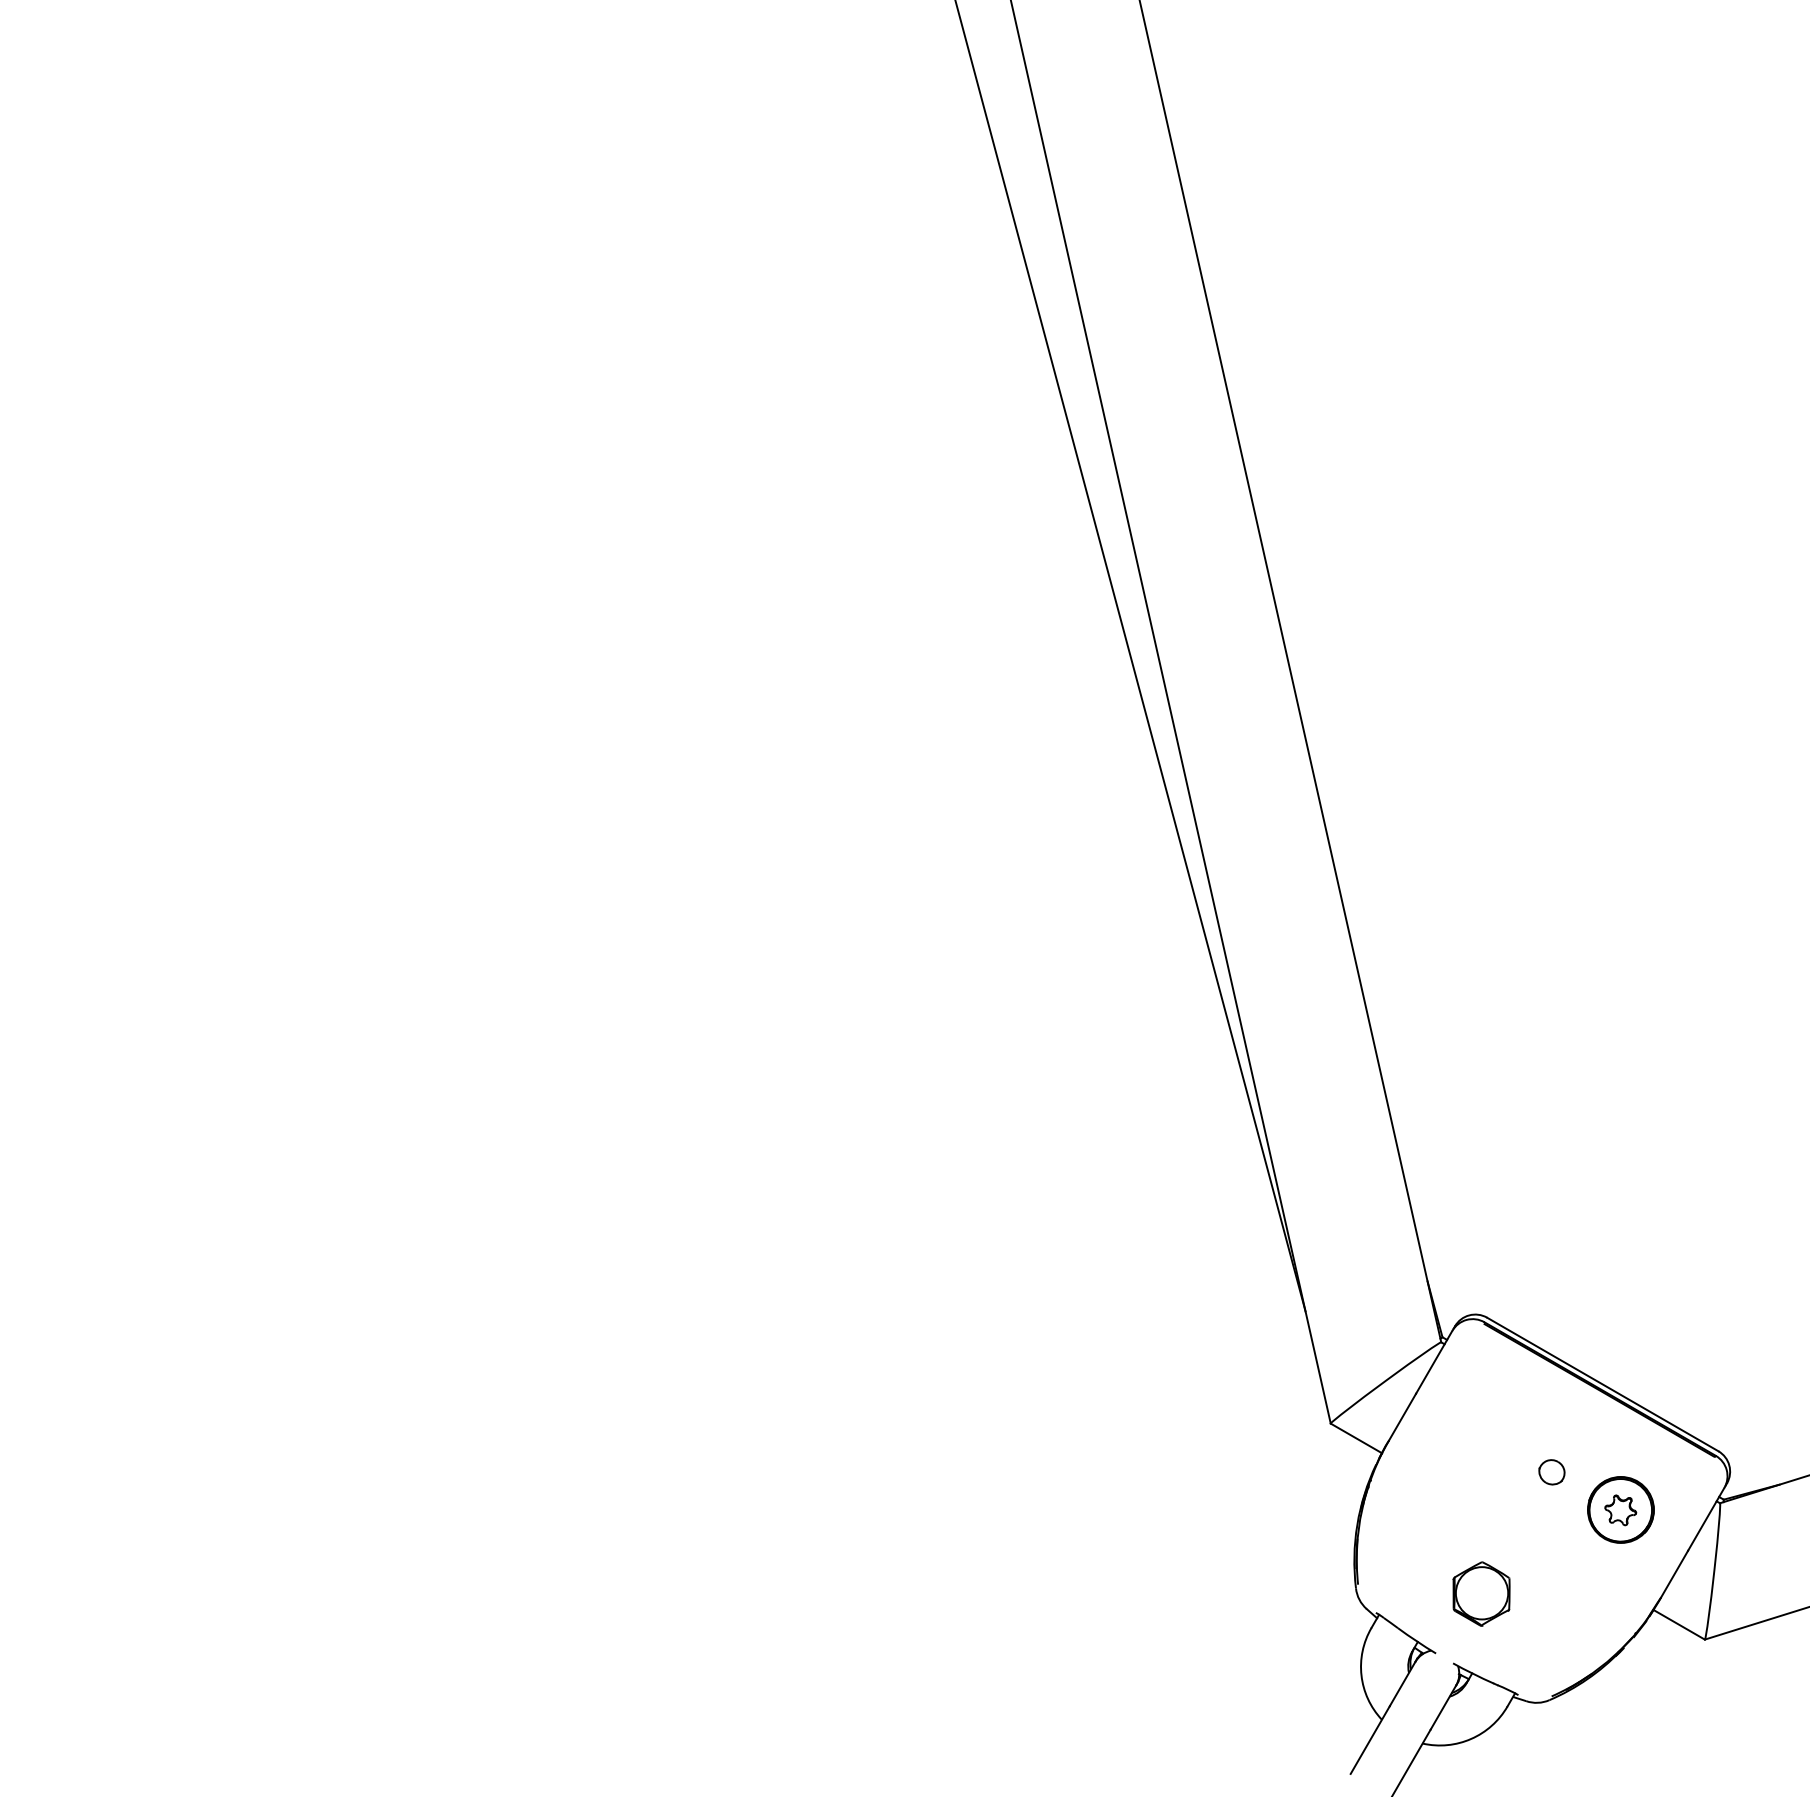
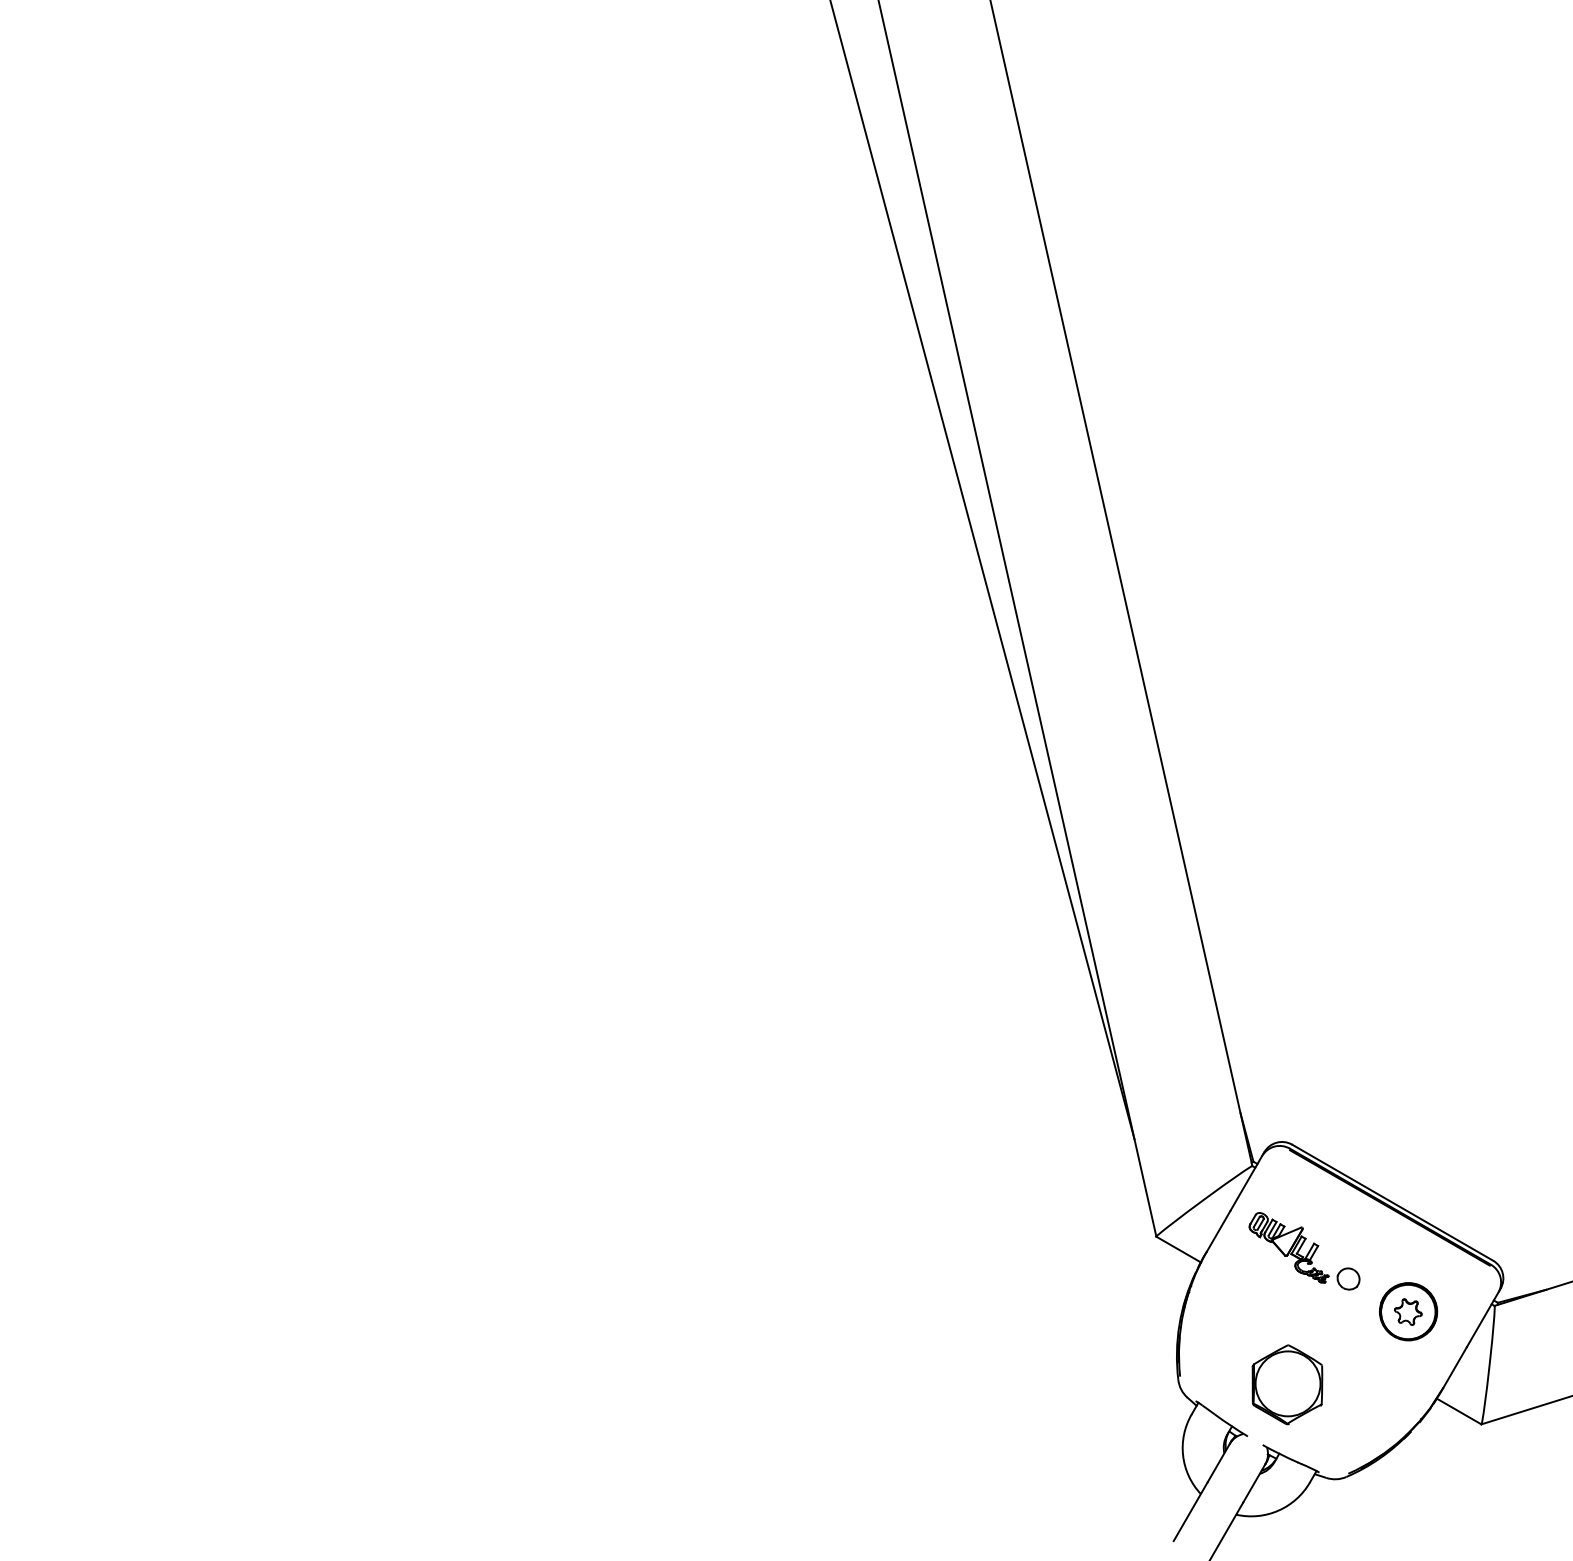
part: (1483, 1436) -> (1289, 1247), added
part: (1481, 1593) -> (1287, 1384), size x1.43

